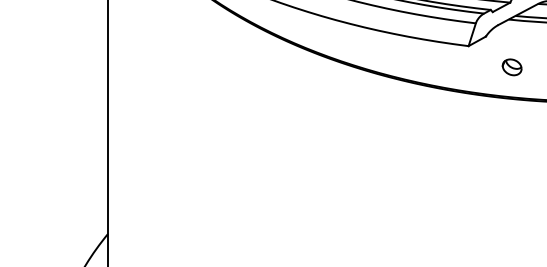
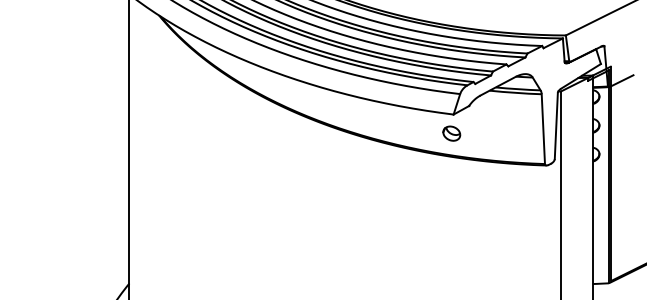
part: (511, 67) -> (451, 133), moved

